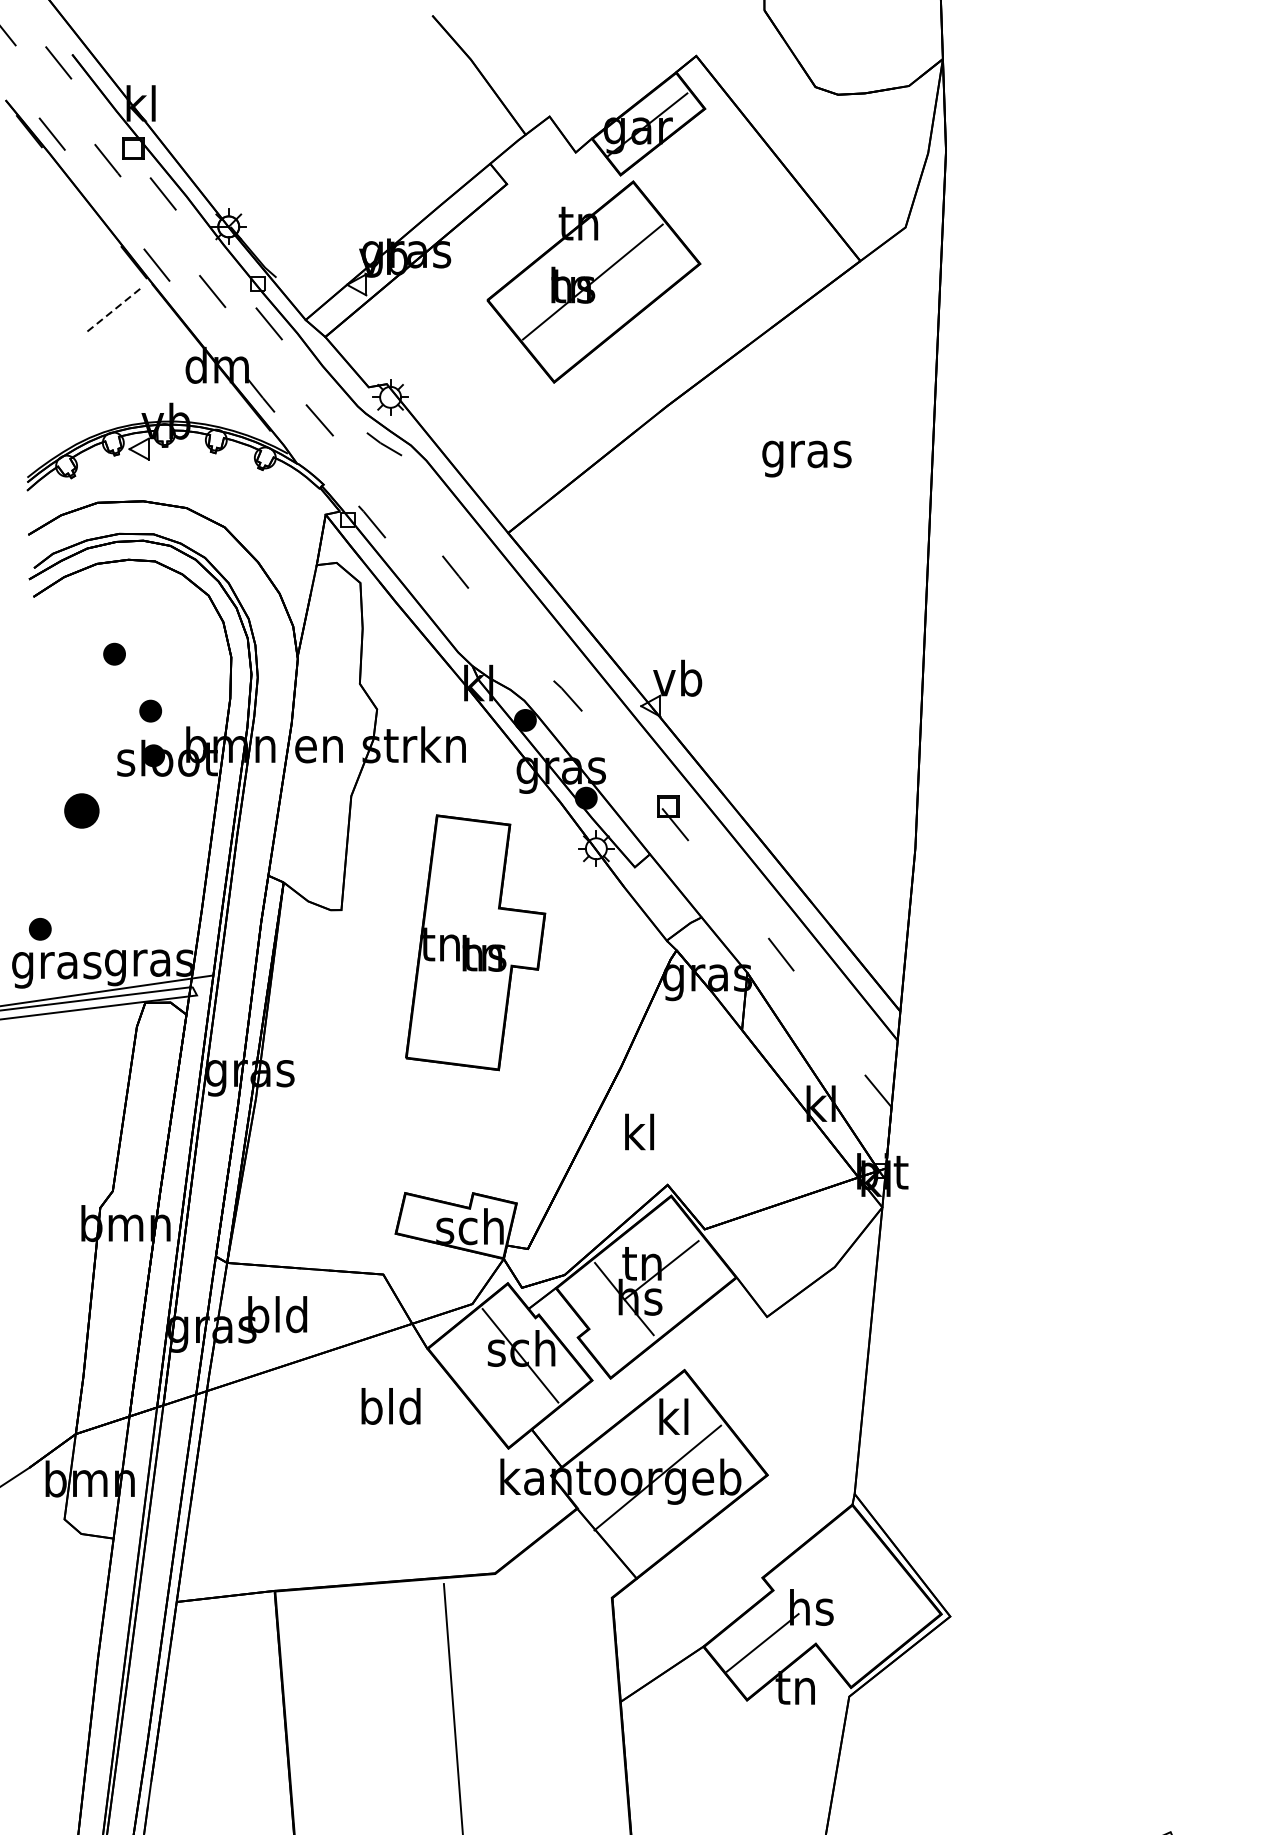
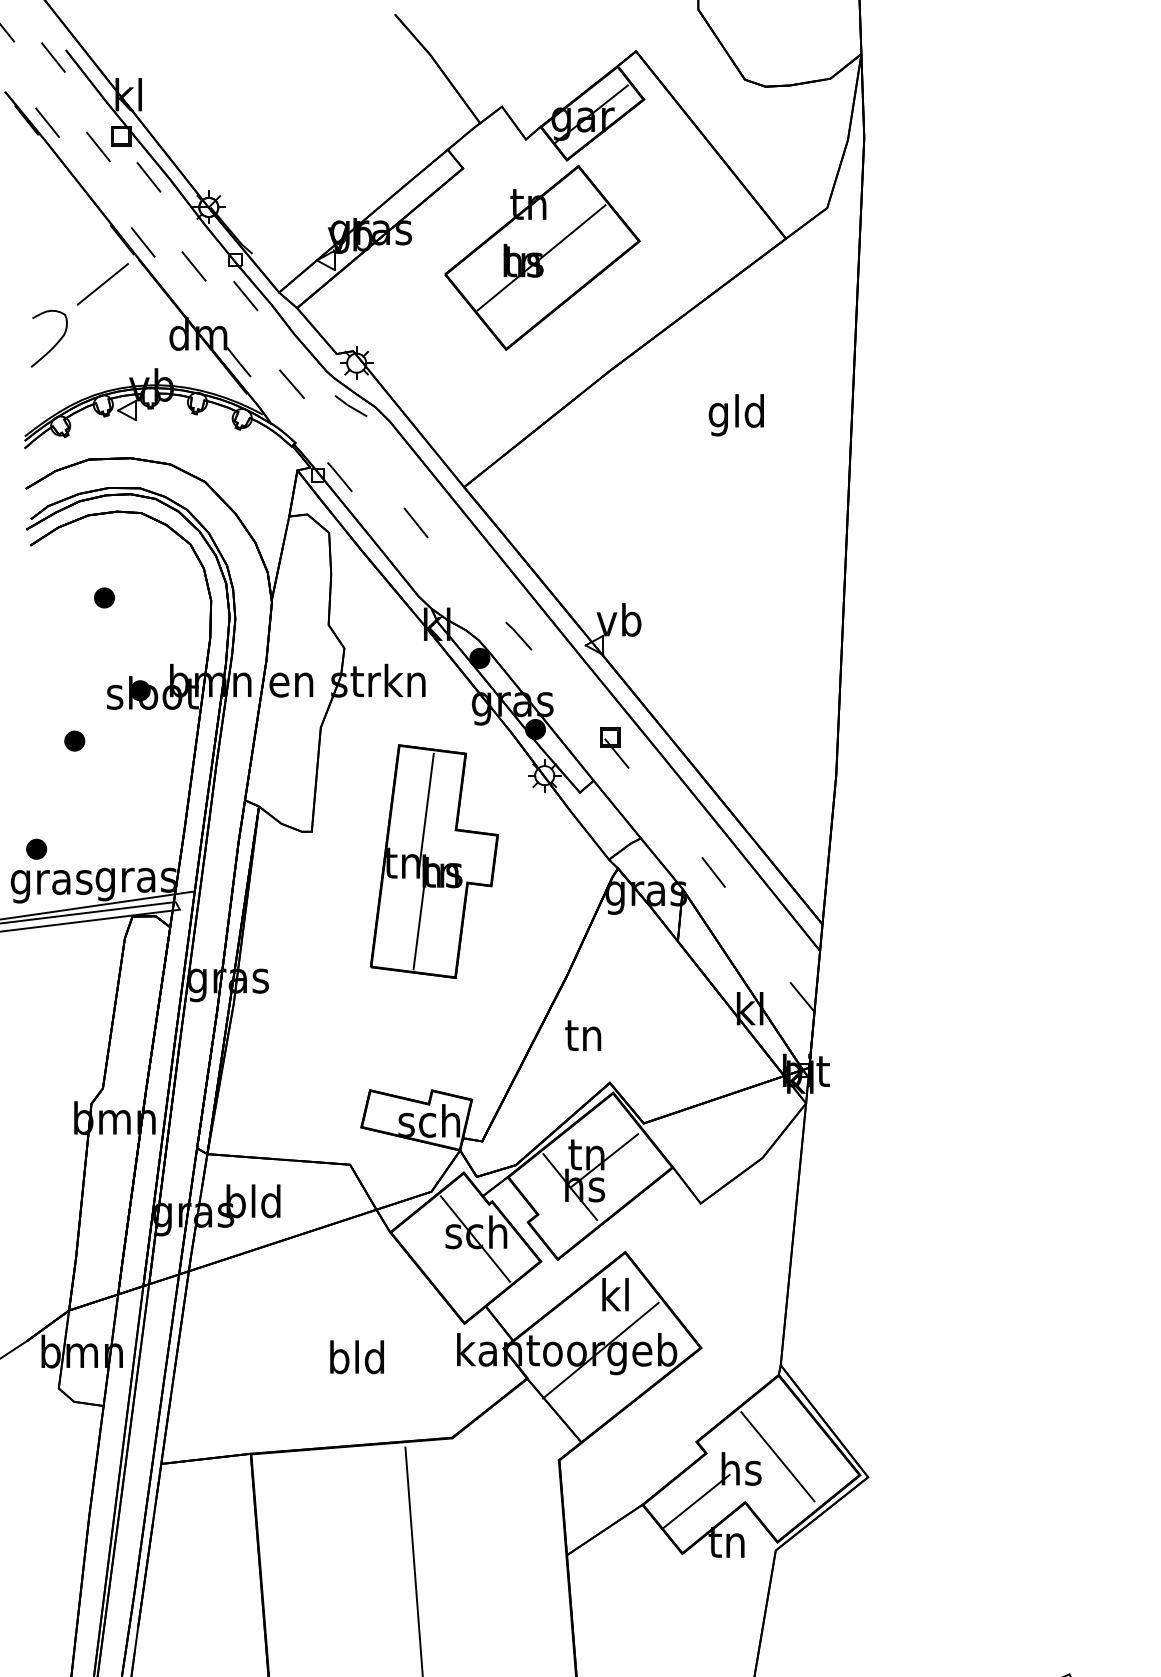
line: (112, 311) -> (102, 284), dashed -> solid
curve: (59, 376) -> (54, 344), added
text: (806, 454) -> (736, 415), gras -> gld
part: (150, 710) -> (137, 649), removed
part: (81, 810) -> (74, 740), size x0.62
line: (465, 889) -> (425, 812), added
line: (459, 1011) -> (419, 924), added
text: (638, 1132) -> (583, 1034), kl -> tn
text: (390, 1406) -> (356, 1357), moved
line: (851, 1593) -> (777, 1456), added

